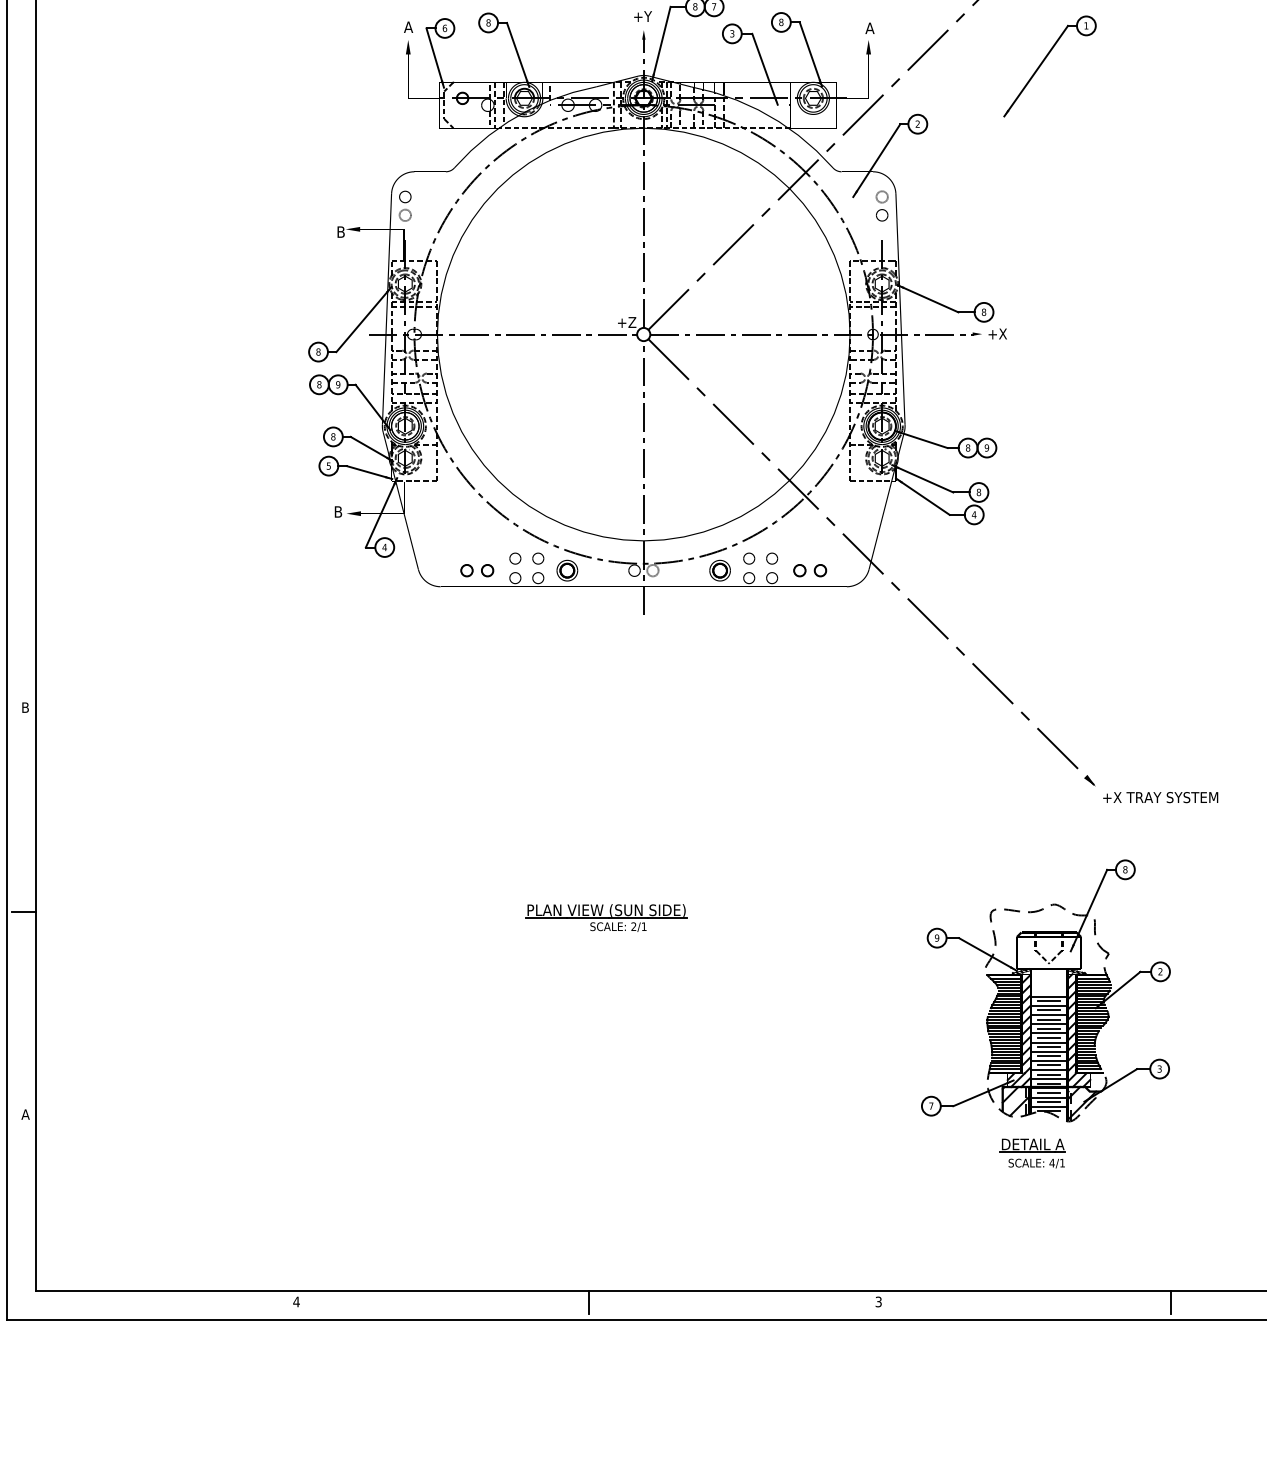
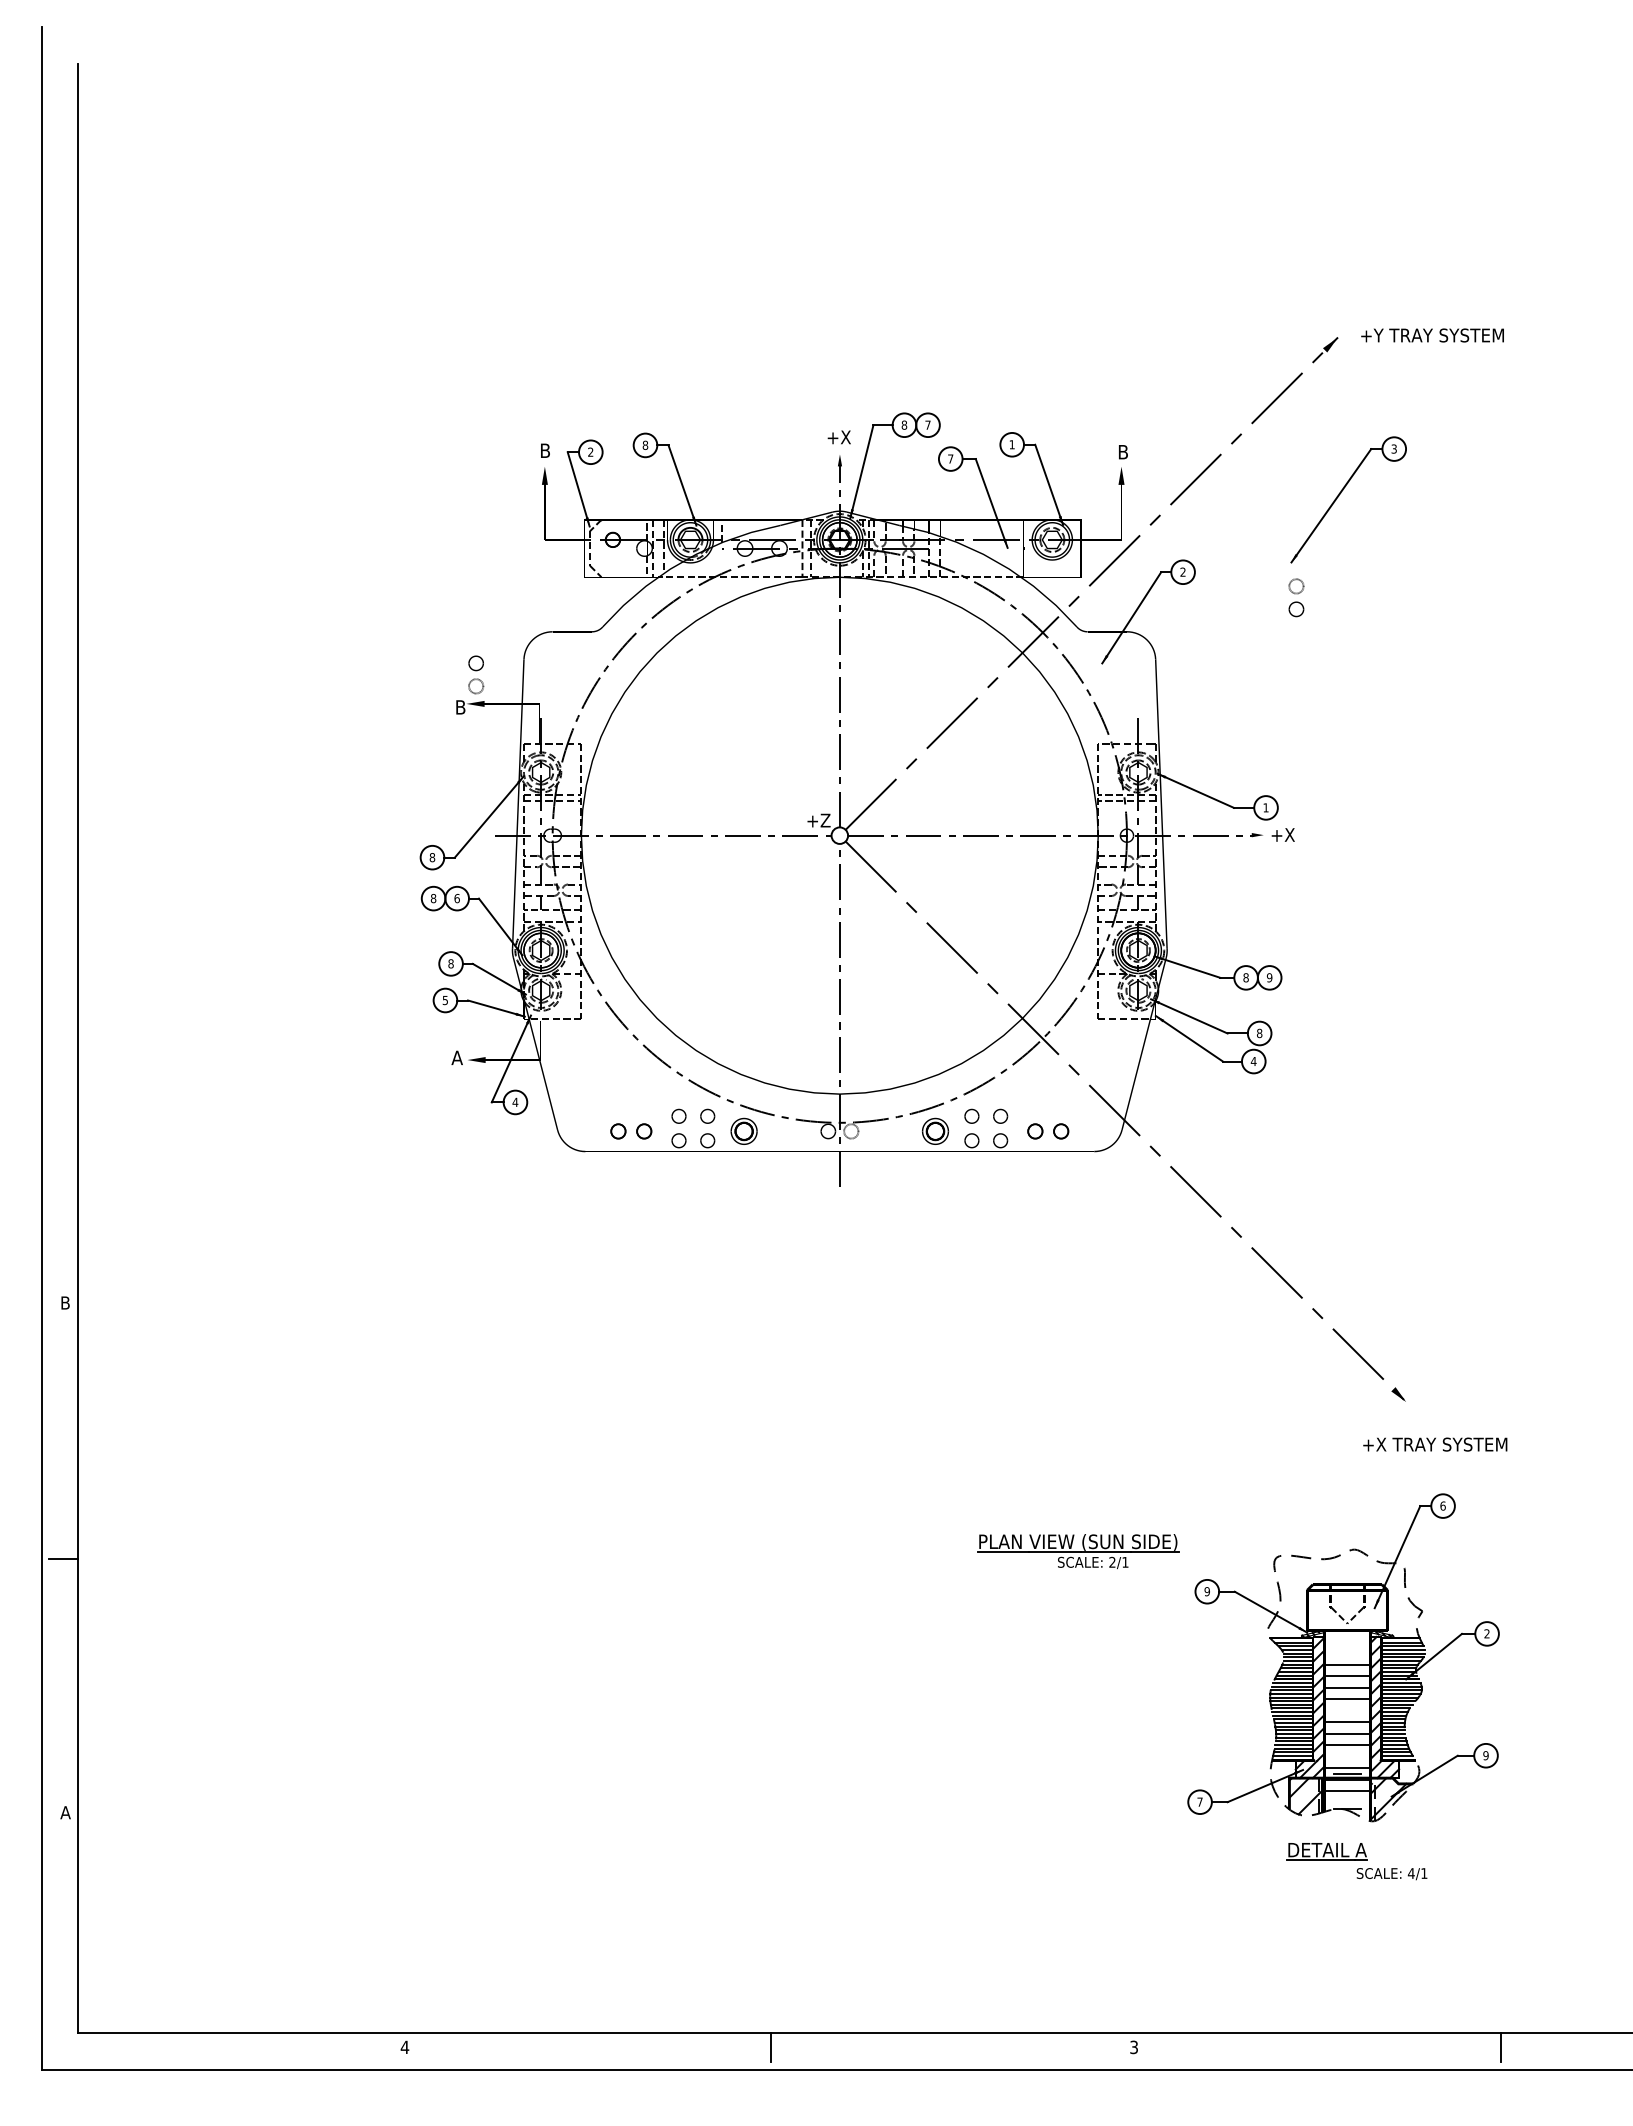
text: (648, 16) -> (845, 437), +Y -> +X
text: (780, 22) -> (1011, 444), 8 -> 1
text: (1085, 25) -> (1393, 448), 1 -> 3
text: (407, 27) -> (544, 450), A -> B
text: (444, 27) -> (590, 451), 6 -> 2
text: (869, 28) -> (1122, 452), A -> B
text: (732, 33) -> (950, 458), 3 -> 7
part: (405, 205) -> (476, 674), moved
part: (882, 205) -> (1296, 597), moved
text: (983, 312) -> (1265, 807), 8 -> 1
text: (337, 384) -> (456, 898), 9 -> 6
text: (337, 511) -> (456, 1057), B -> A
text: (1160, 797) -> (1435, 1444), moved
text: (1124, 869) -> (1442, 1505), 8 -> 6
part: (606, 918) -> (1078, 1551), moved
line: (1049, 1001) -> (1347, 1670), removed
line: (1049, 1010) -> (1347, 1682), removed
line: (1049, 1019) -> (1347, 1693), removed
line: (1049, 1029) -> (1347, 1705), removed
line: (1049, 1033) -> (1347, 1710), removed
line: (1049, 1037) -> (1347, 1716), removed
line: (1049, 1047) -> (1347, 1728), removed
line: (1049, 1056) -> (1347, 1739), removed
line: (1049, 1065) -> (1347, 1751), removed
text: (1159, 1068) -> (1485, 1755), 3 -> 9
line: (1049, 1069) -> (1347, 1756), removed
line: (1049, 1074) -> (1347, 1762), removed
line: (1049, 1092) -> (1347, 1785), removed
line: (1049, 1102) -> (1347, 1797), removed
line: (1049, 1106) -> (1347, 1802), removed
text: (1036, 1163) -> (1391, 1874), moved

